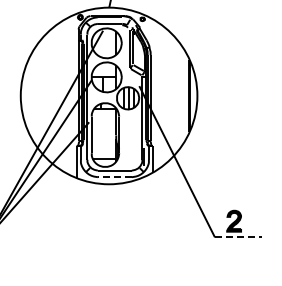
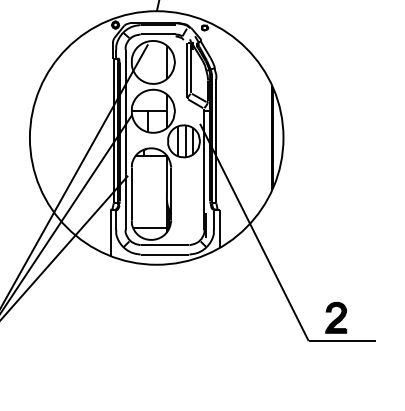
line: (114, 177) -> (164, 255), dashed -> solid
line: (238, 237) -> (342, 341), dashed -> solid

